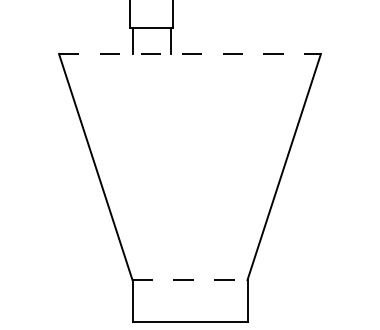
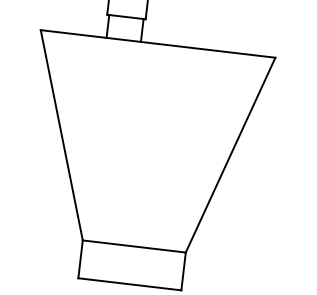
line: (190, 53) -> (158, 43), dashed -> solid
line: (190, 280) -> (134, 246), dashed -> solid

